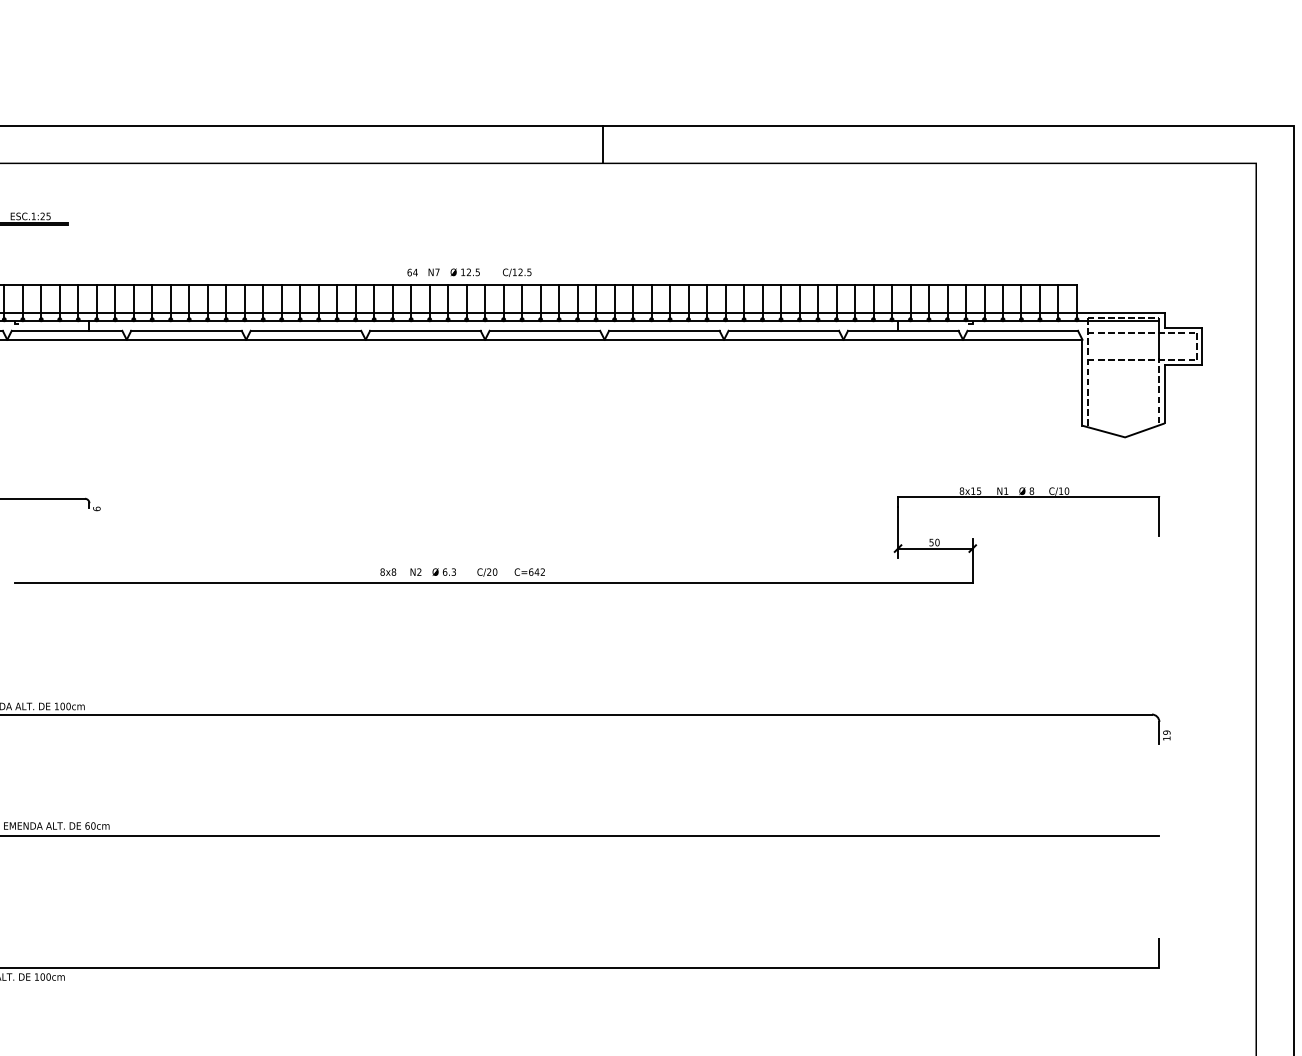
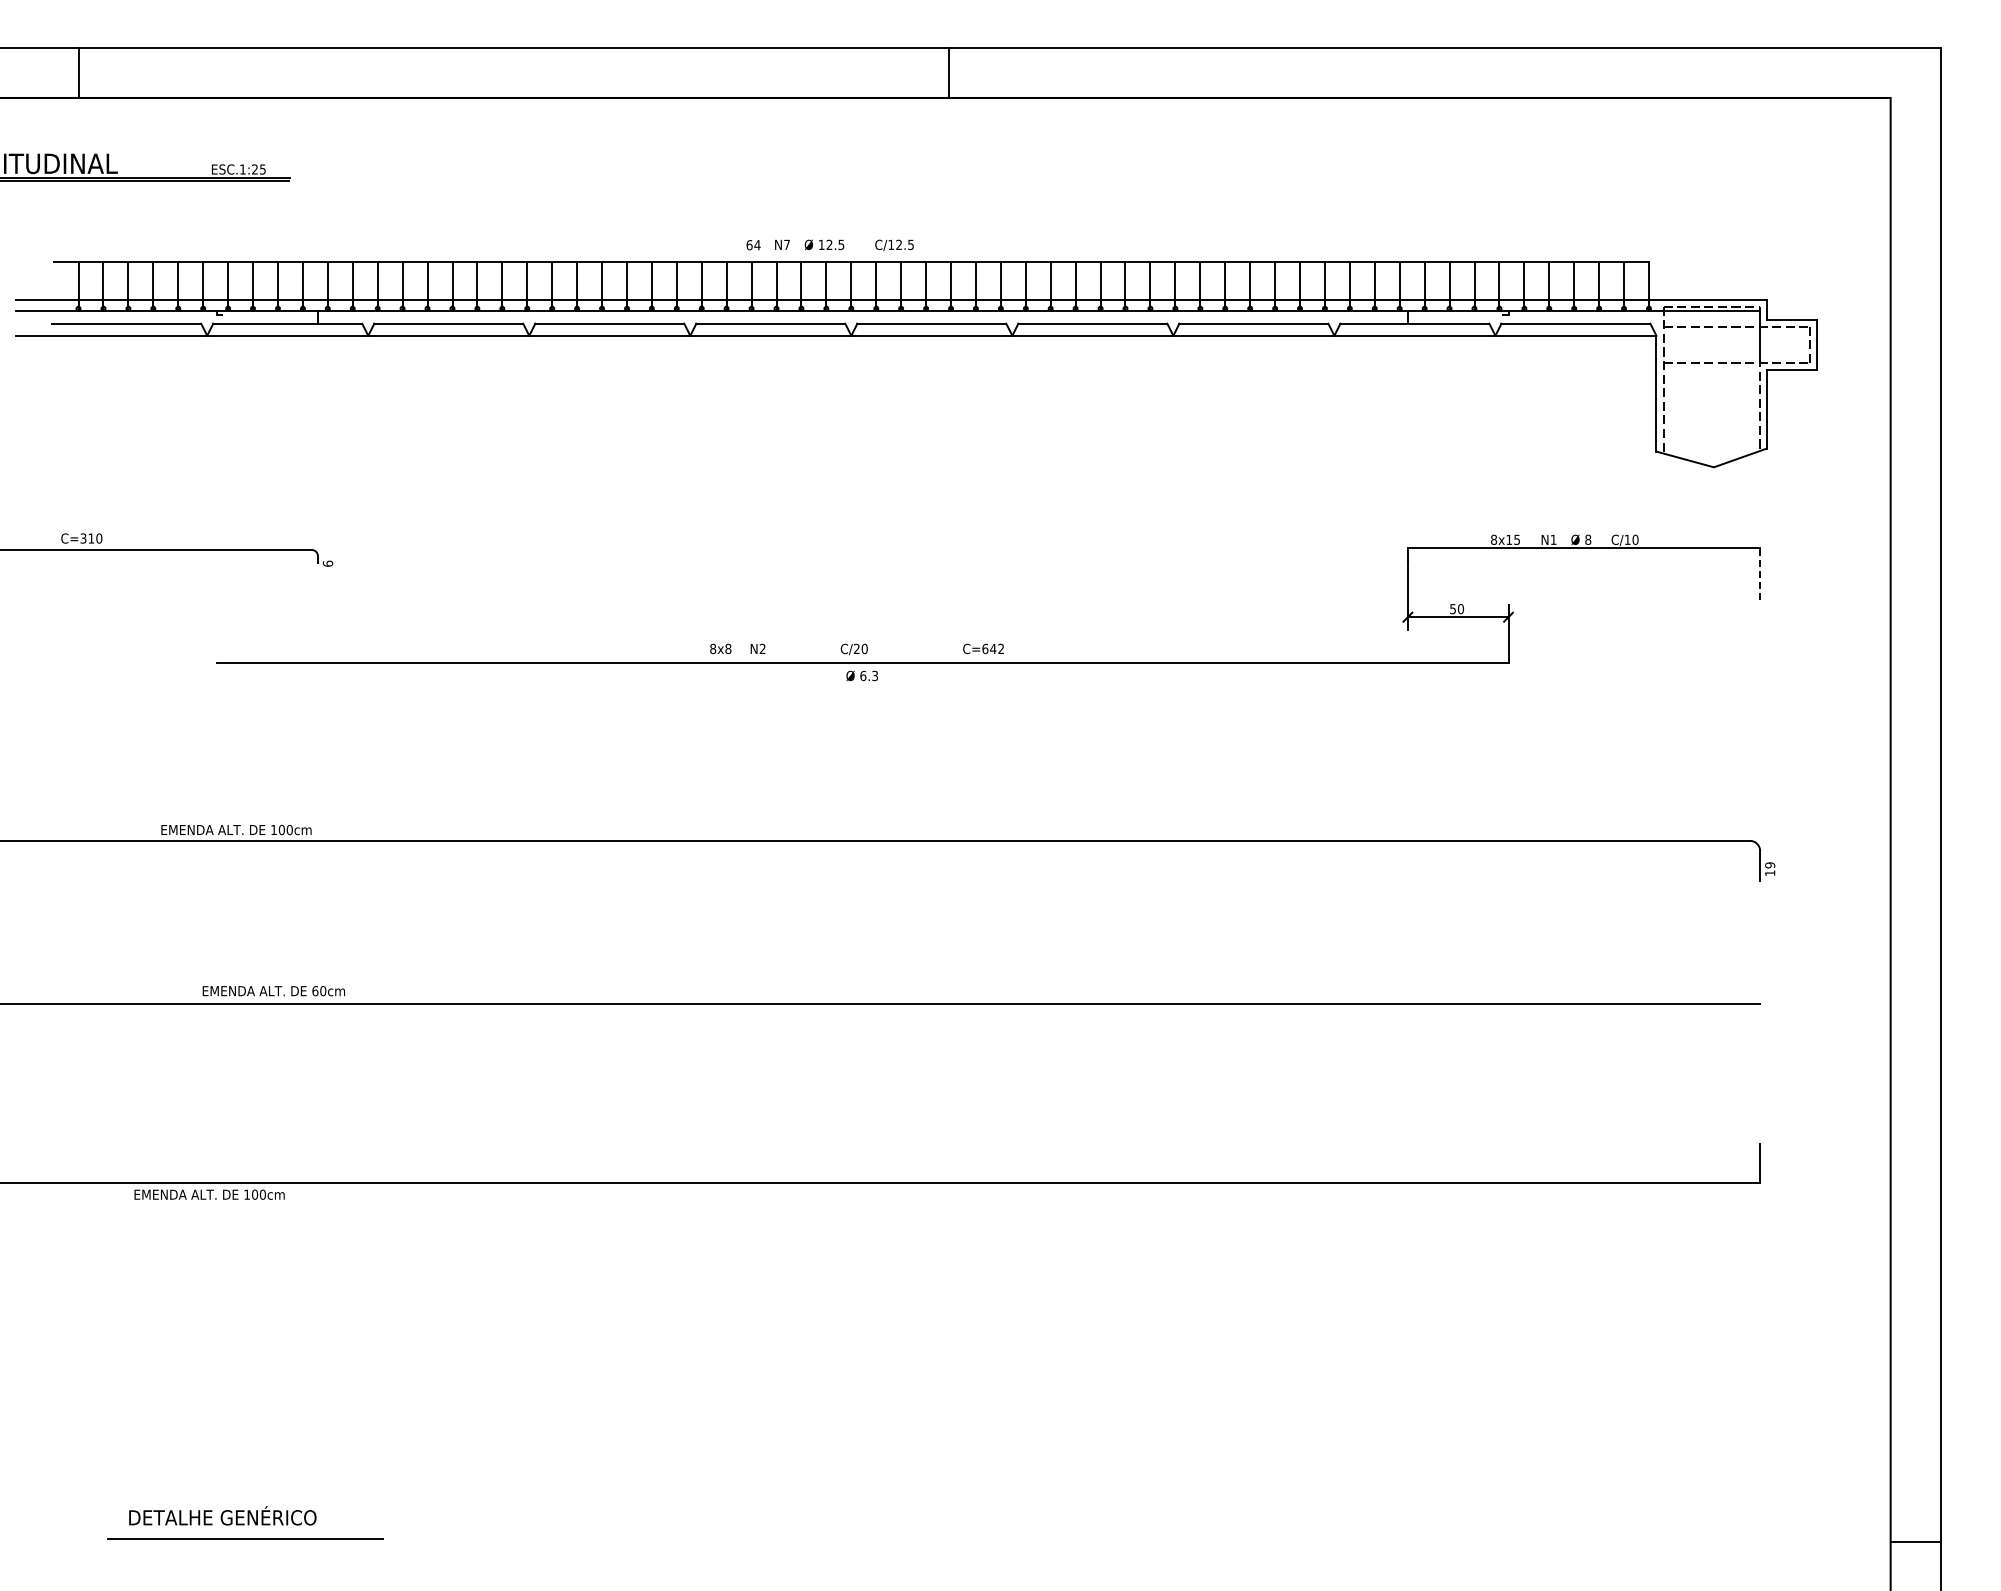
line: (603, 144) -> (949, 72), moved
line: (1159, 516) -> (1760, 573), solid -> dashed
text: (444, 571) -> (862, 675), moved
text: (529, 571) -> (983, 648), moved

